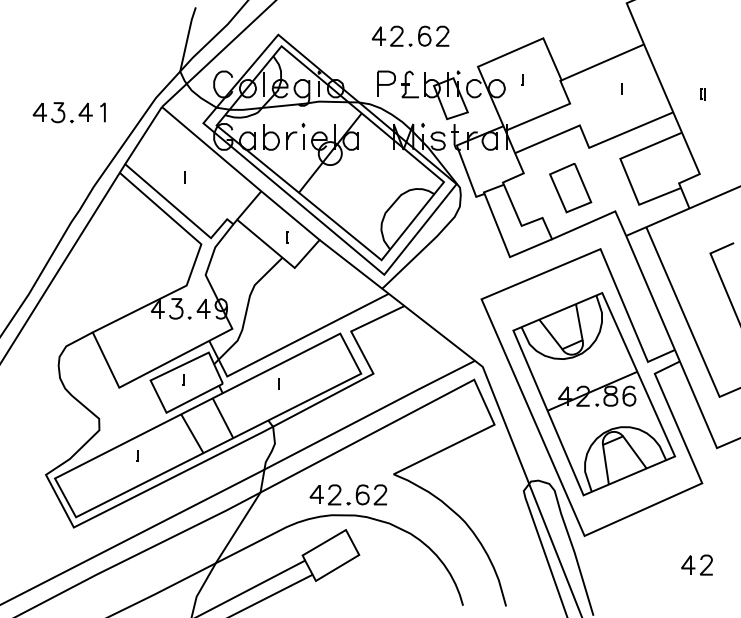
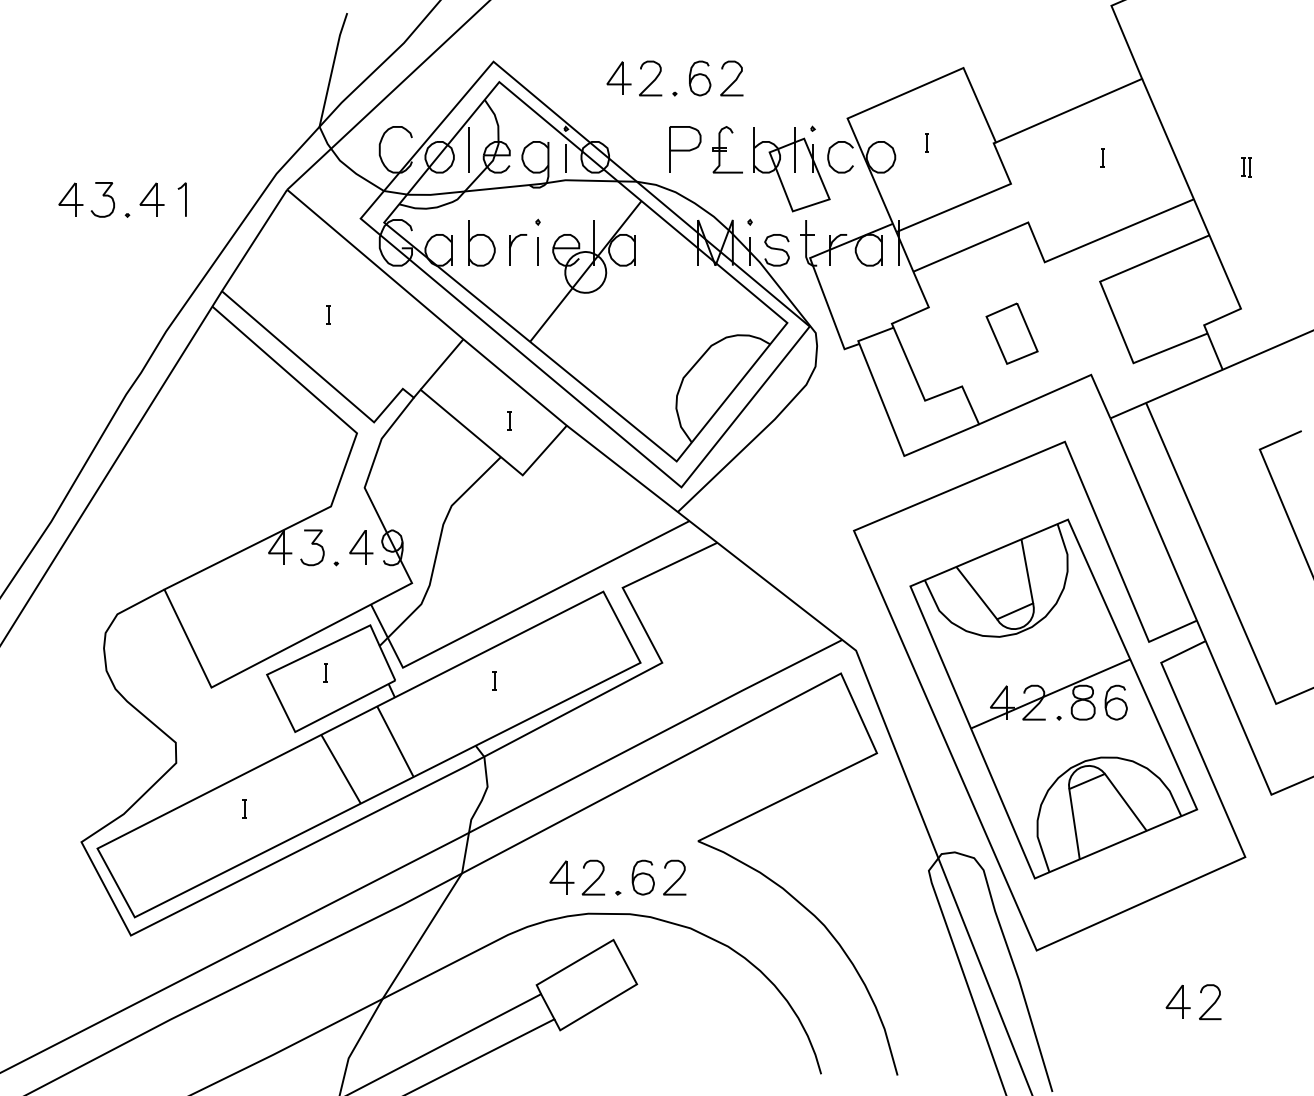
part: (403, 32) -> (662, 71), moved
part: (570, 188) -> (1011, 334), size x0.7
part: (696, 564) -> (1192, 1001), moved

